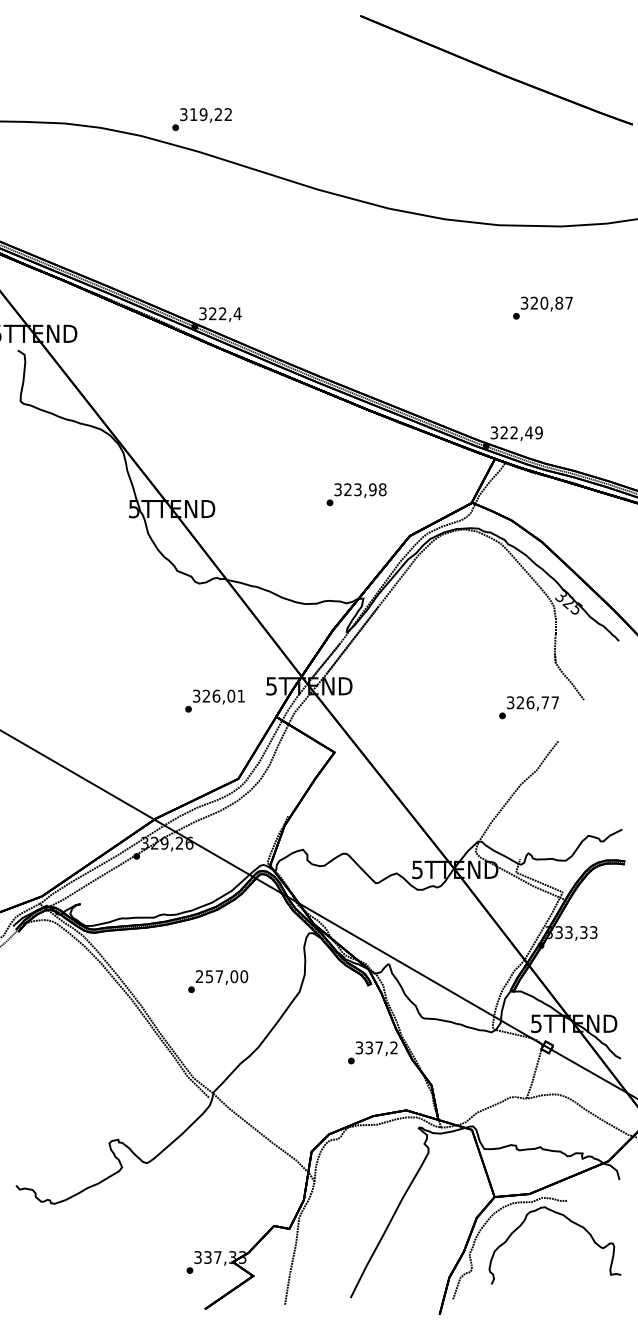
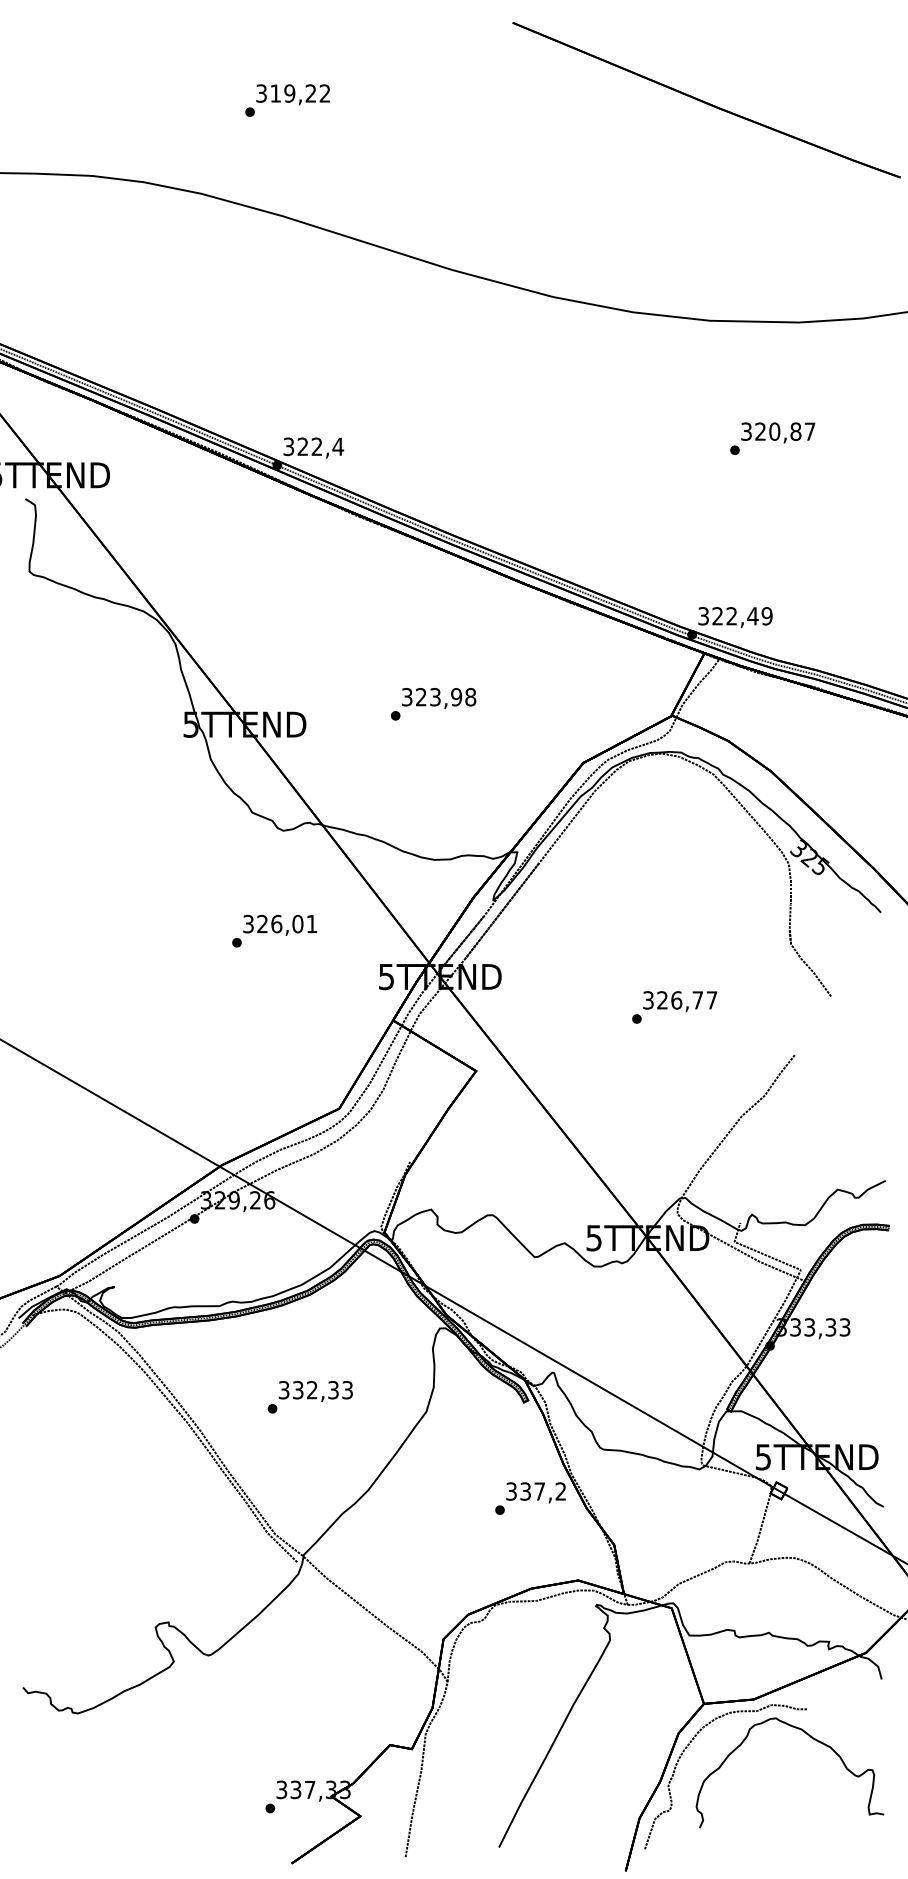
text: (201, 119) -> (286, 100), moved
text: (356, 494) -> (433, 703), moved
text: (214, 700) -> (273, 930), moved
text: (528, 707) -> (673, 1007), moved
text: (222, 976) -> (316, 1389), 257,00 -> 332,33

